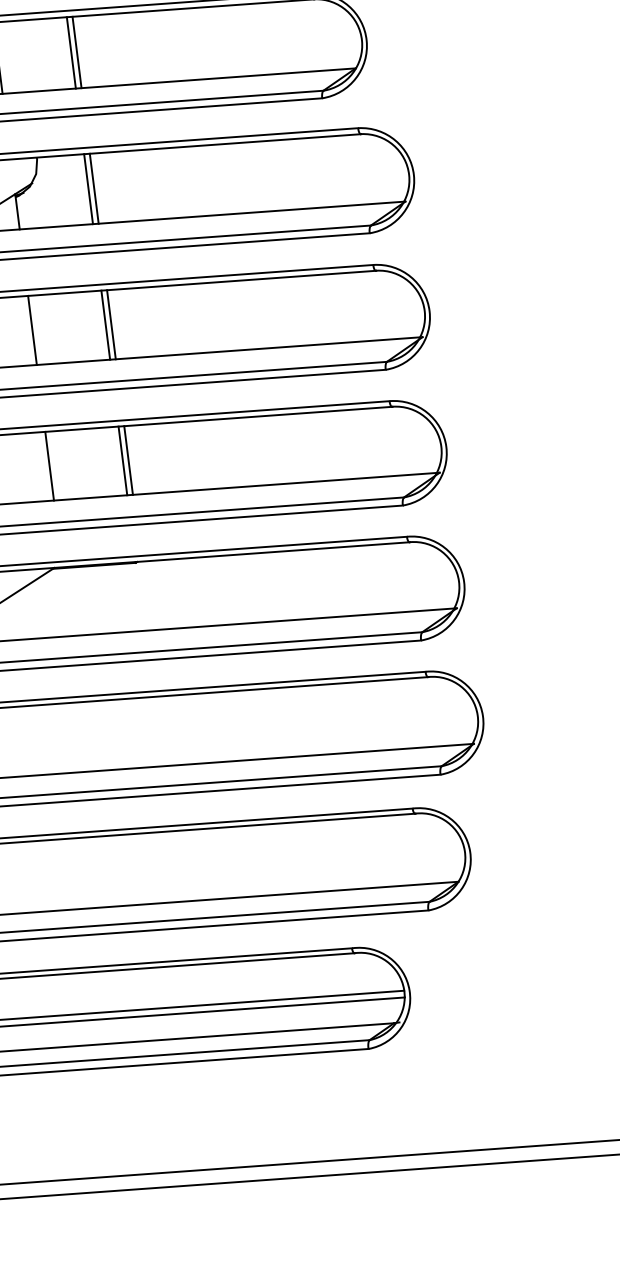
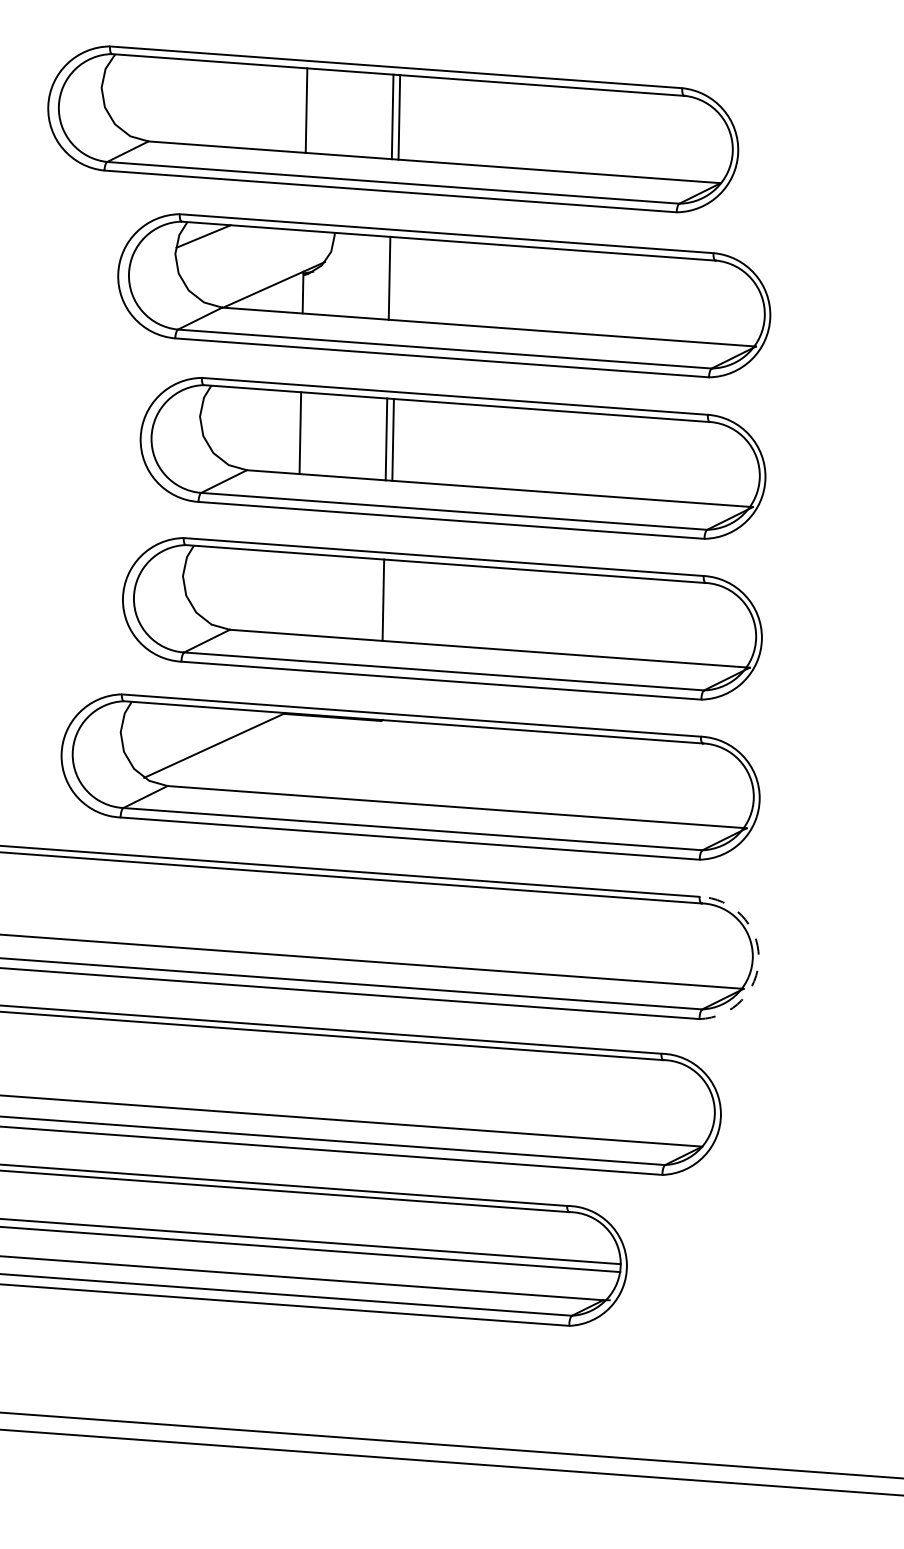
line: (94, 188) -> (396, 278), removed
line: (128, 460) -> (389, 600), removed
line: (49, 465) -> (297, 593), removed
arc: (482, 715) -> (758, 957), solid -> dashed

